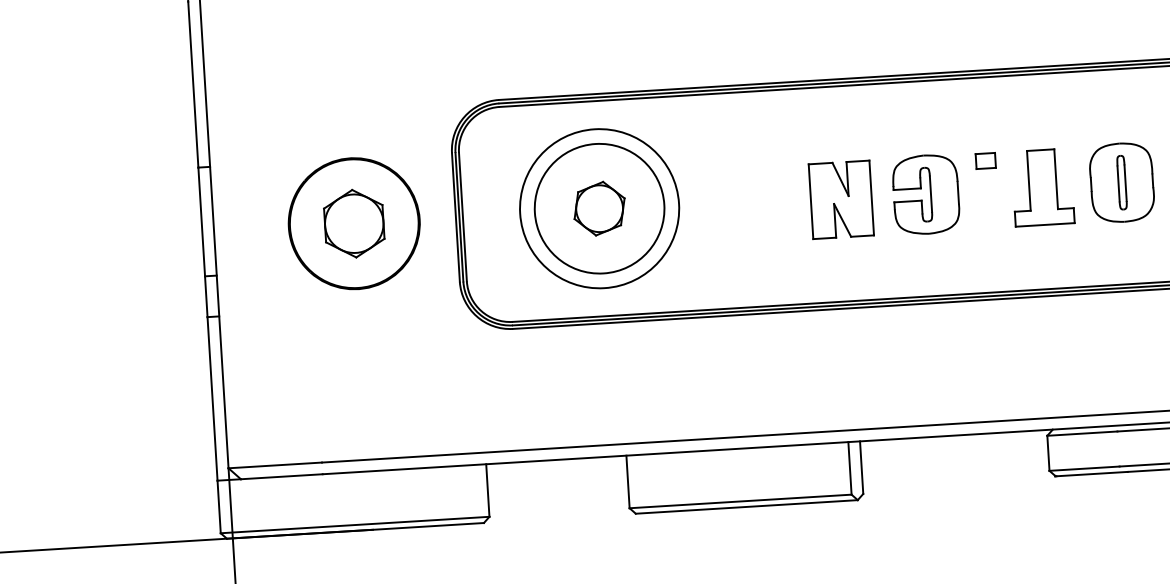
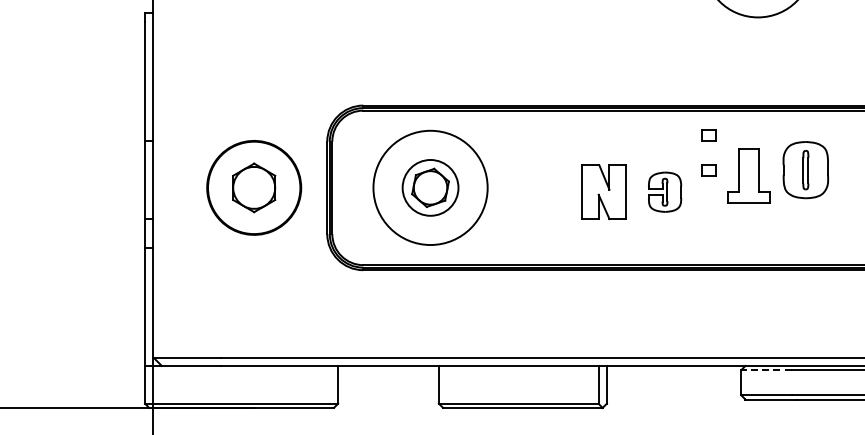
part: (981, 112) -> (708, 135), added
part: (1121, 183) -> (805, 170), moved
part: (1042, 186) -> (748, 175), moved
part: (925, 195) -> (664, 192), size x0.7
circle: (599, 208) -> (430, 187), size x0.6
line: (1081, 434) -> (765, 370), solid -> dashed

